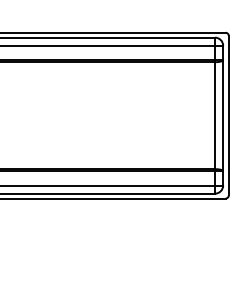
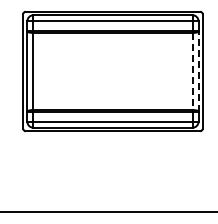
line: (214, 115) -> (192, 71), solid -> dashed
line: (223, 115) -> (198, 71), solid -> dashed

